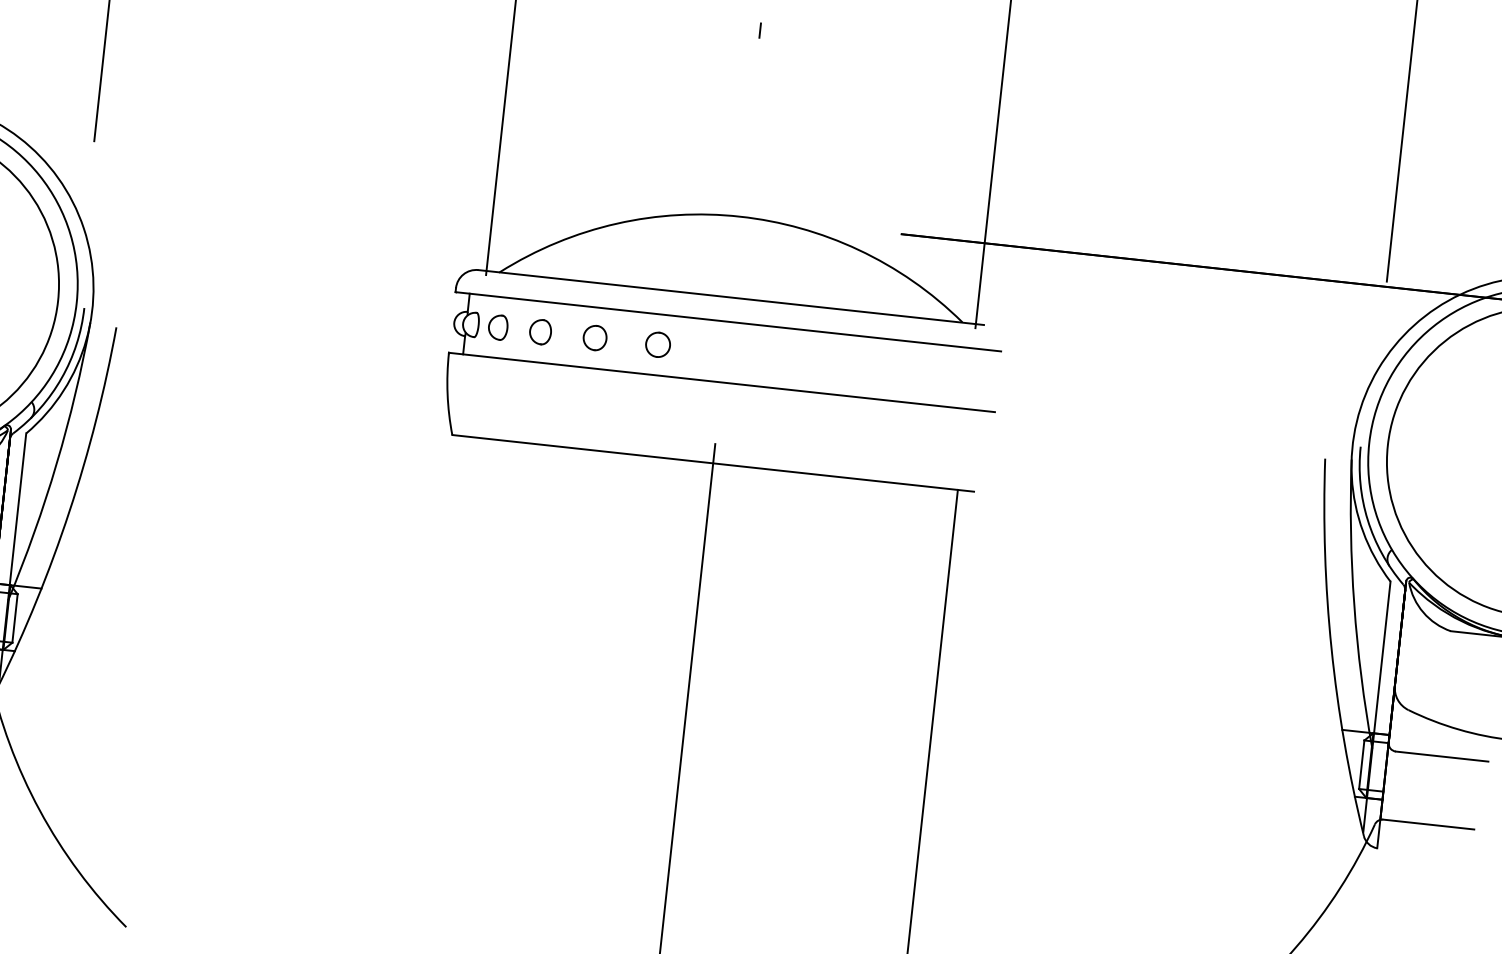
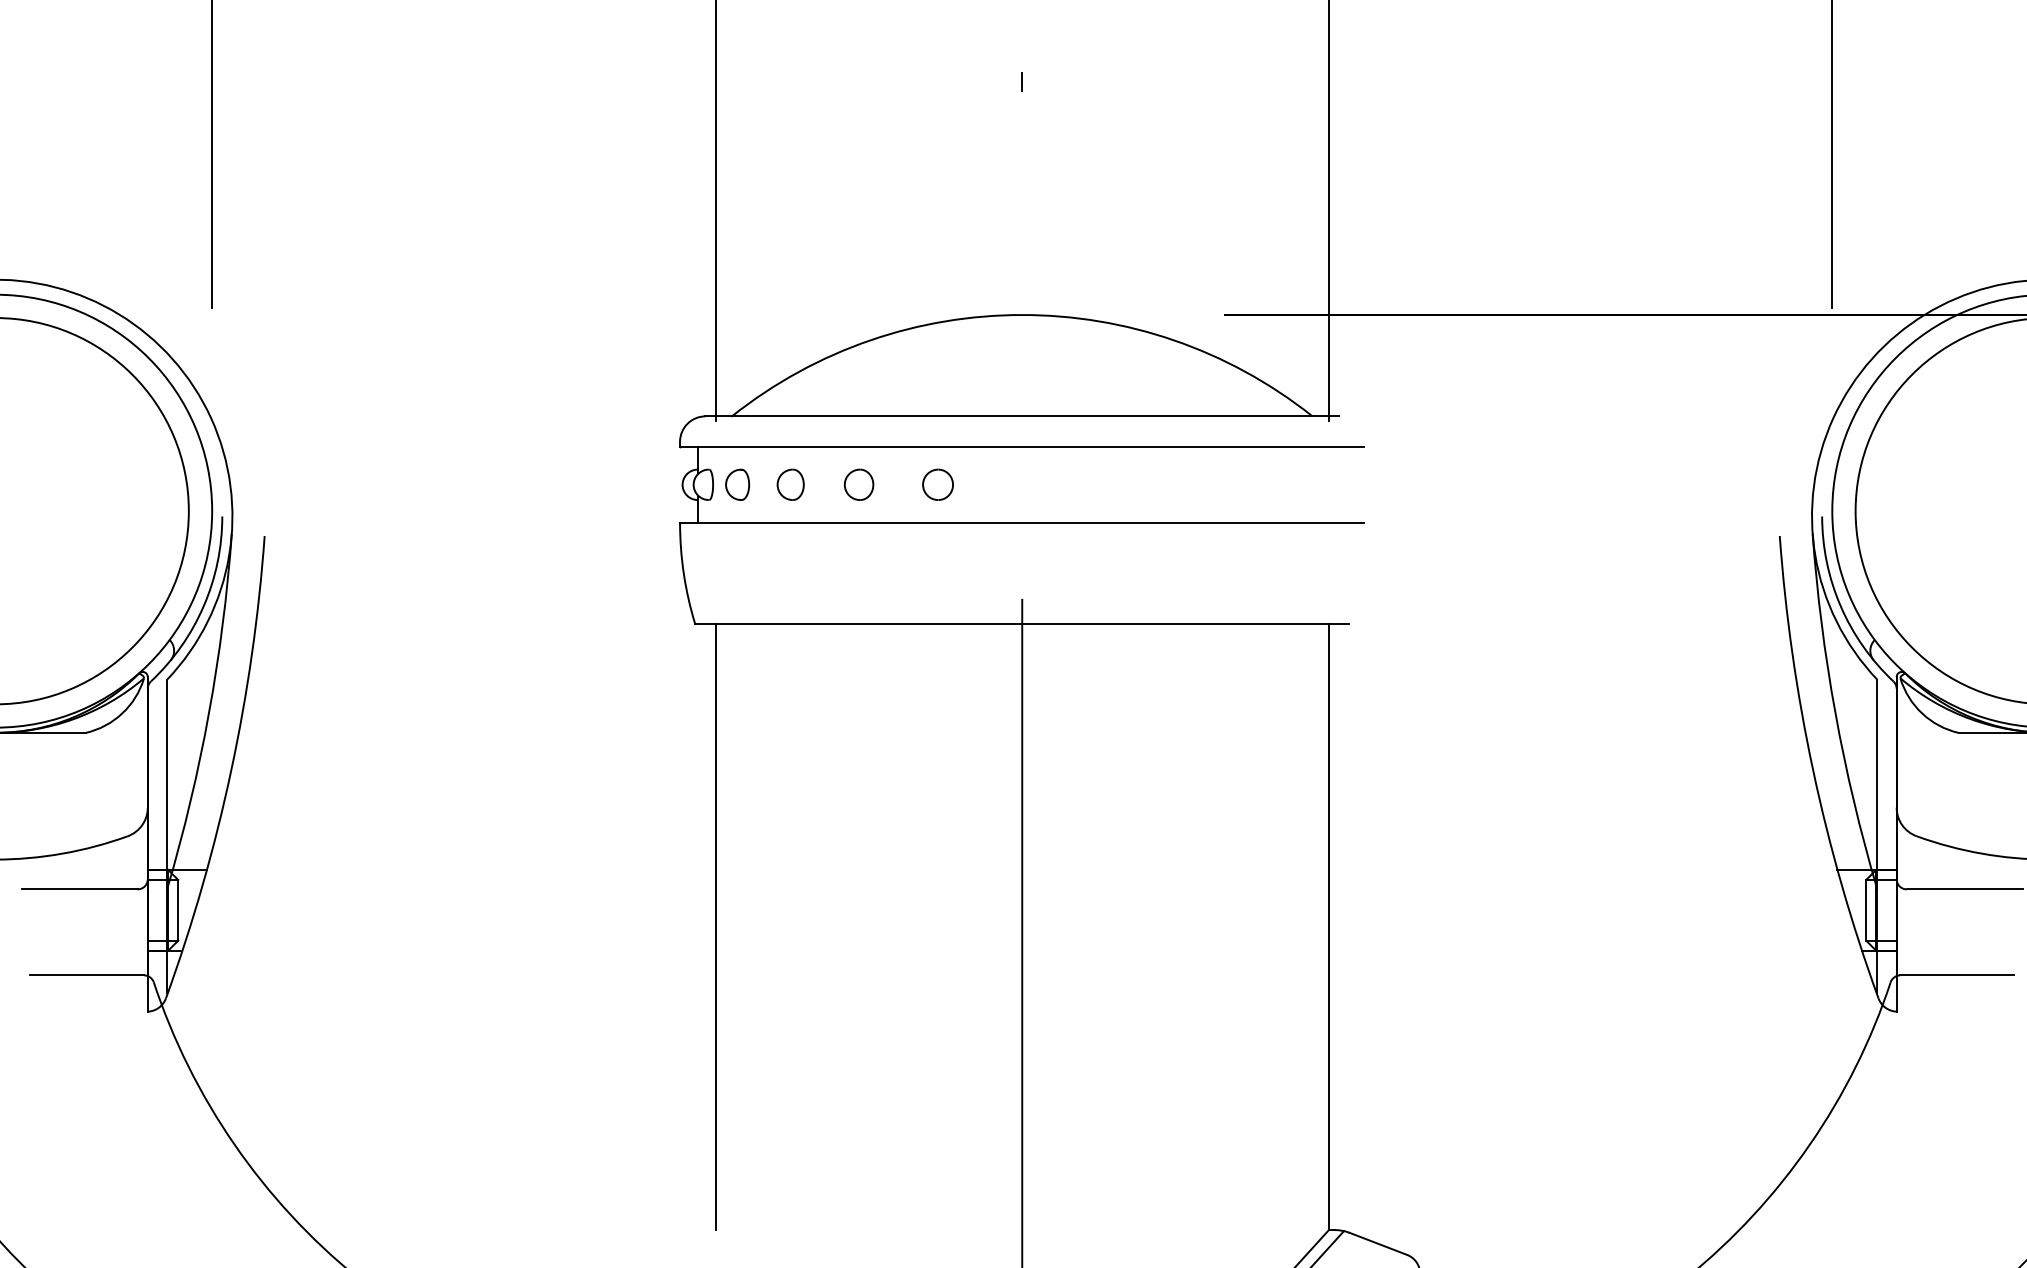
line: (442, 678) -> (715, 927), added

